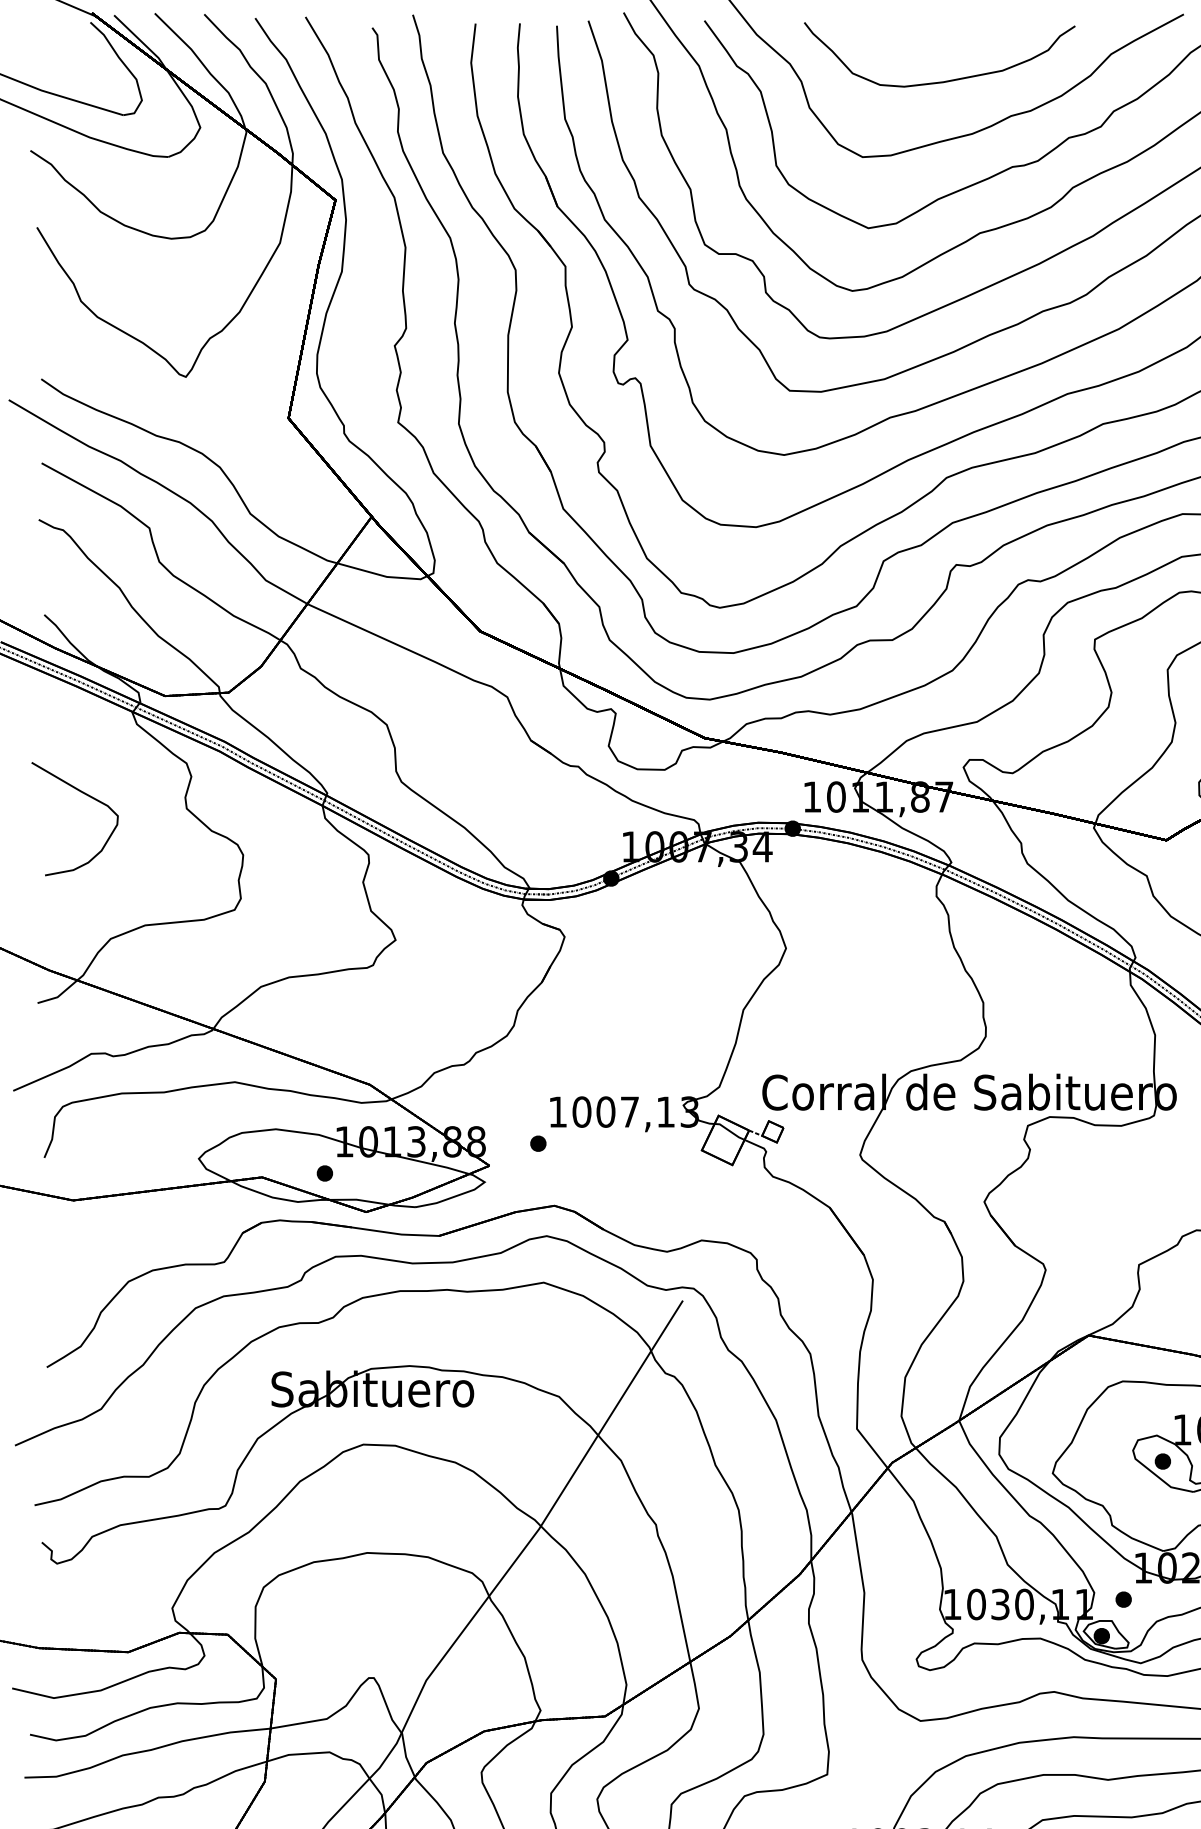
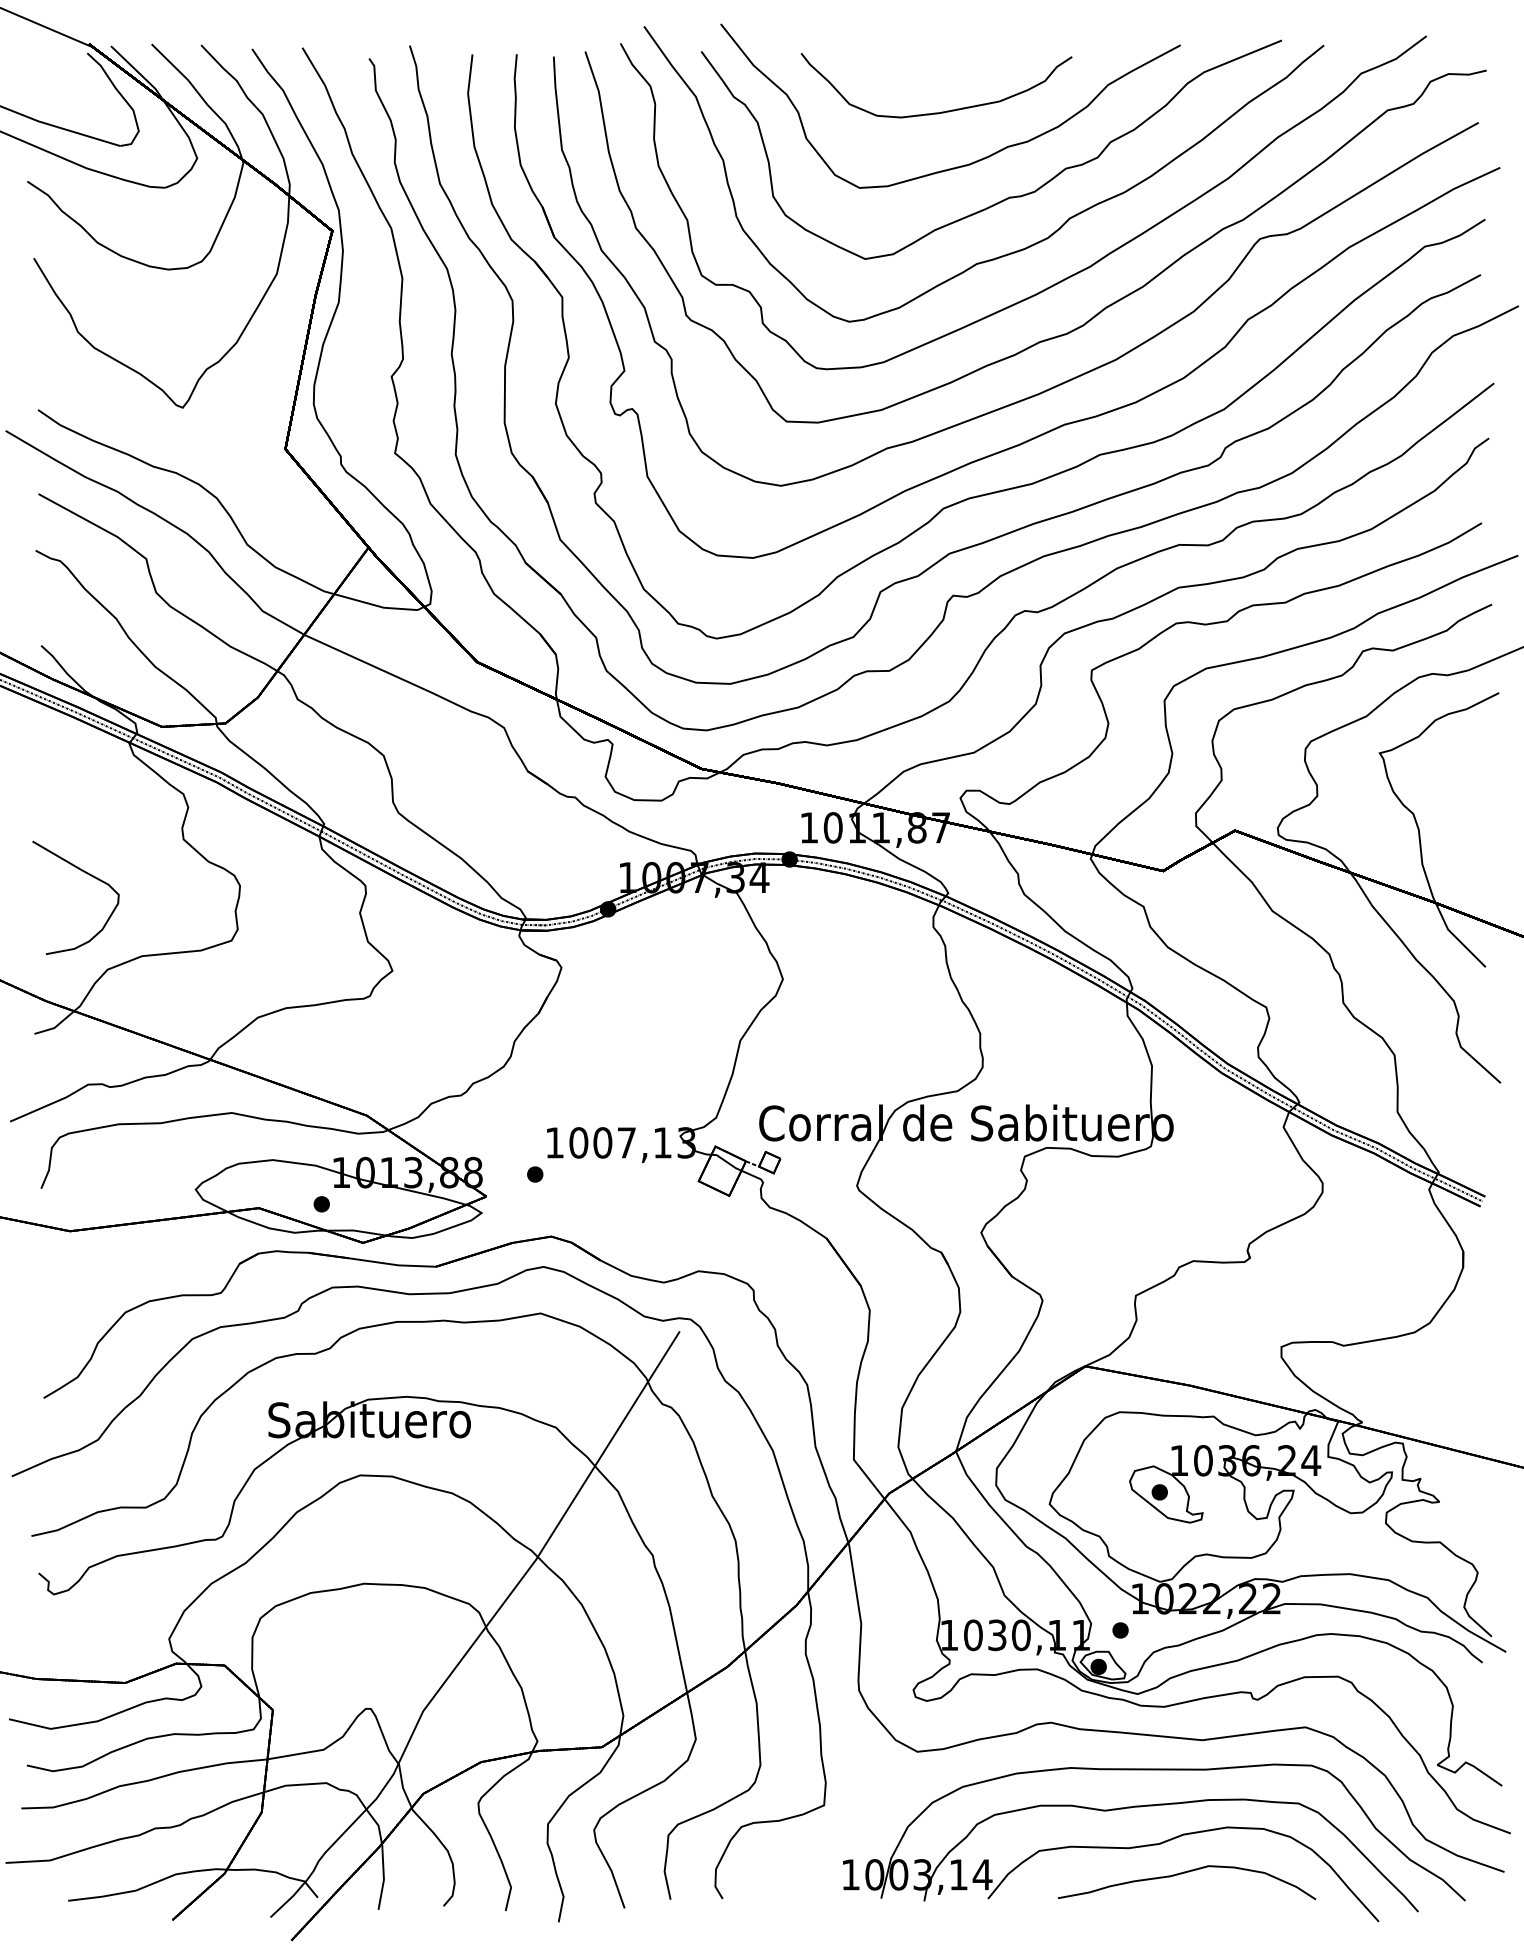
part: (86, 795) -> (87, 874), moved

